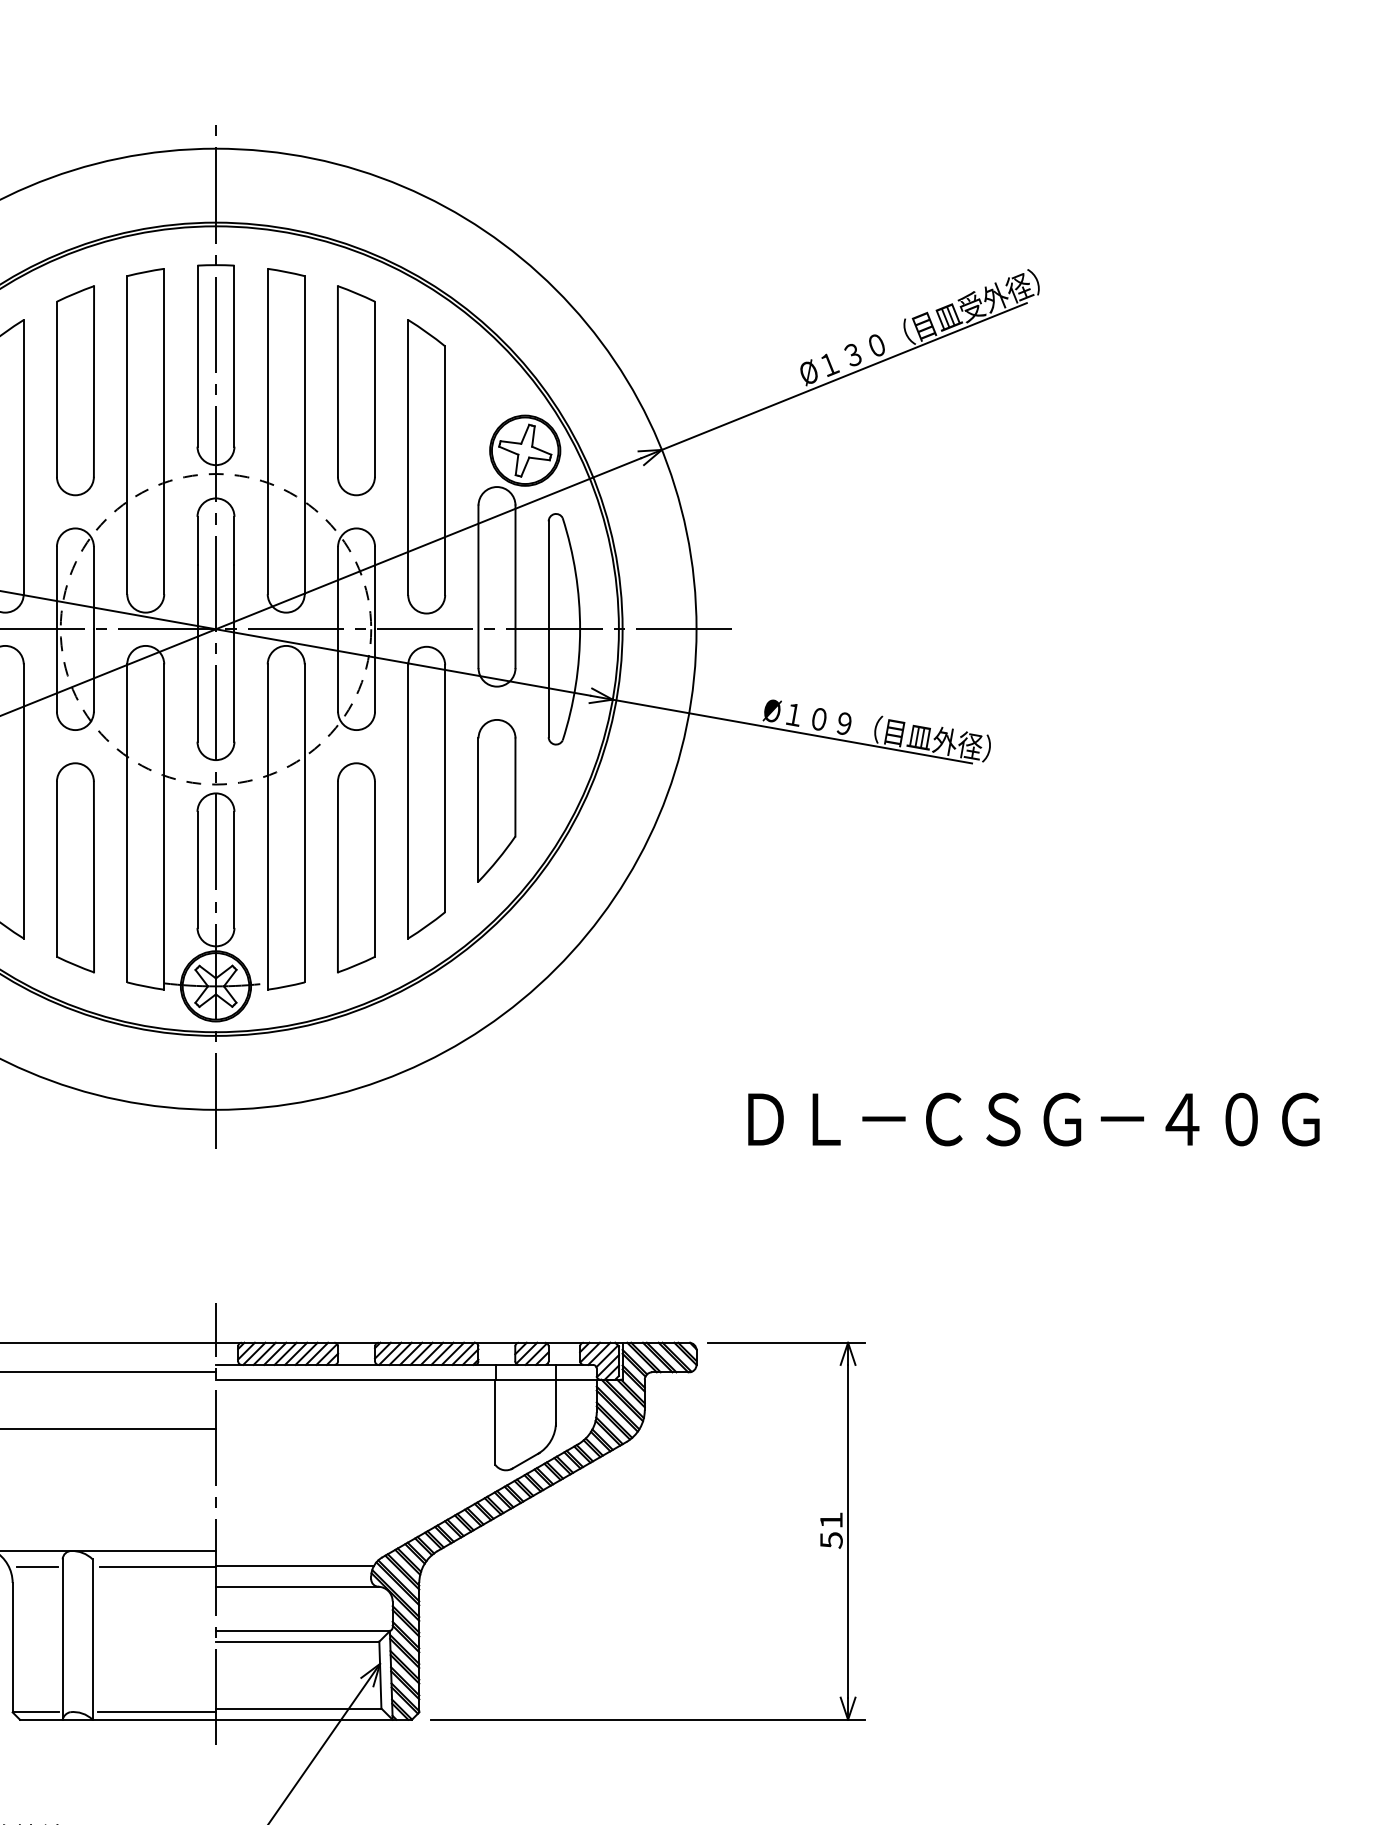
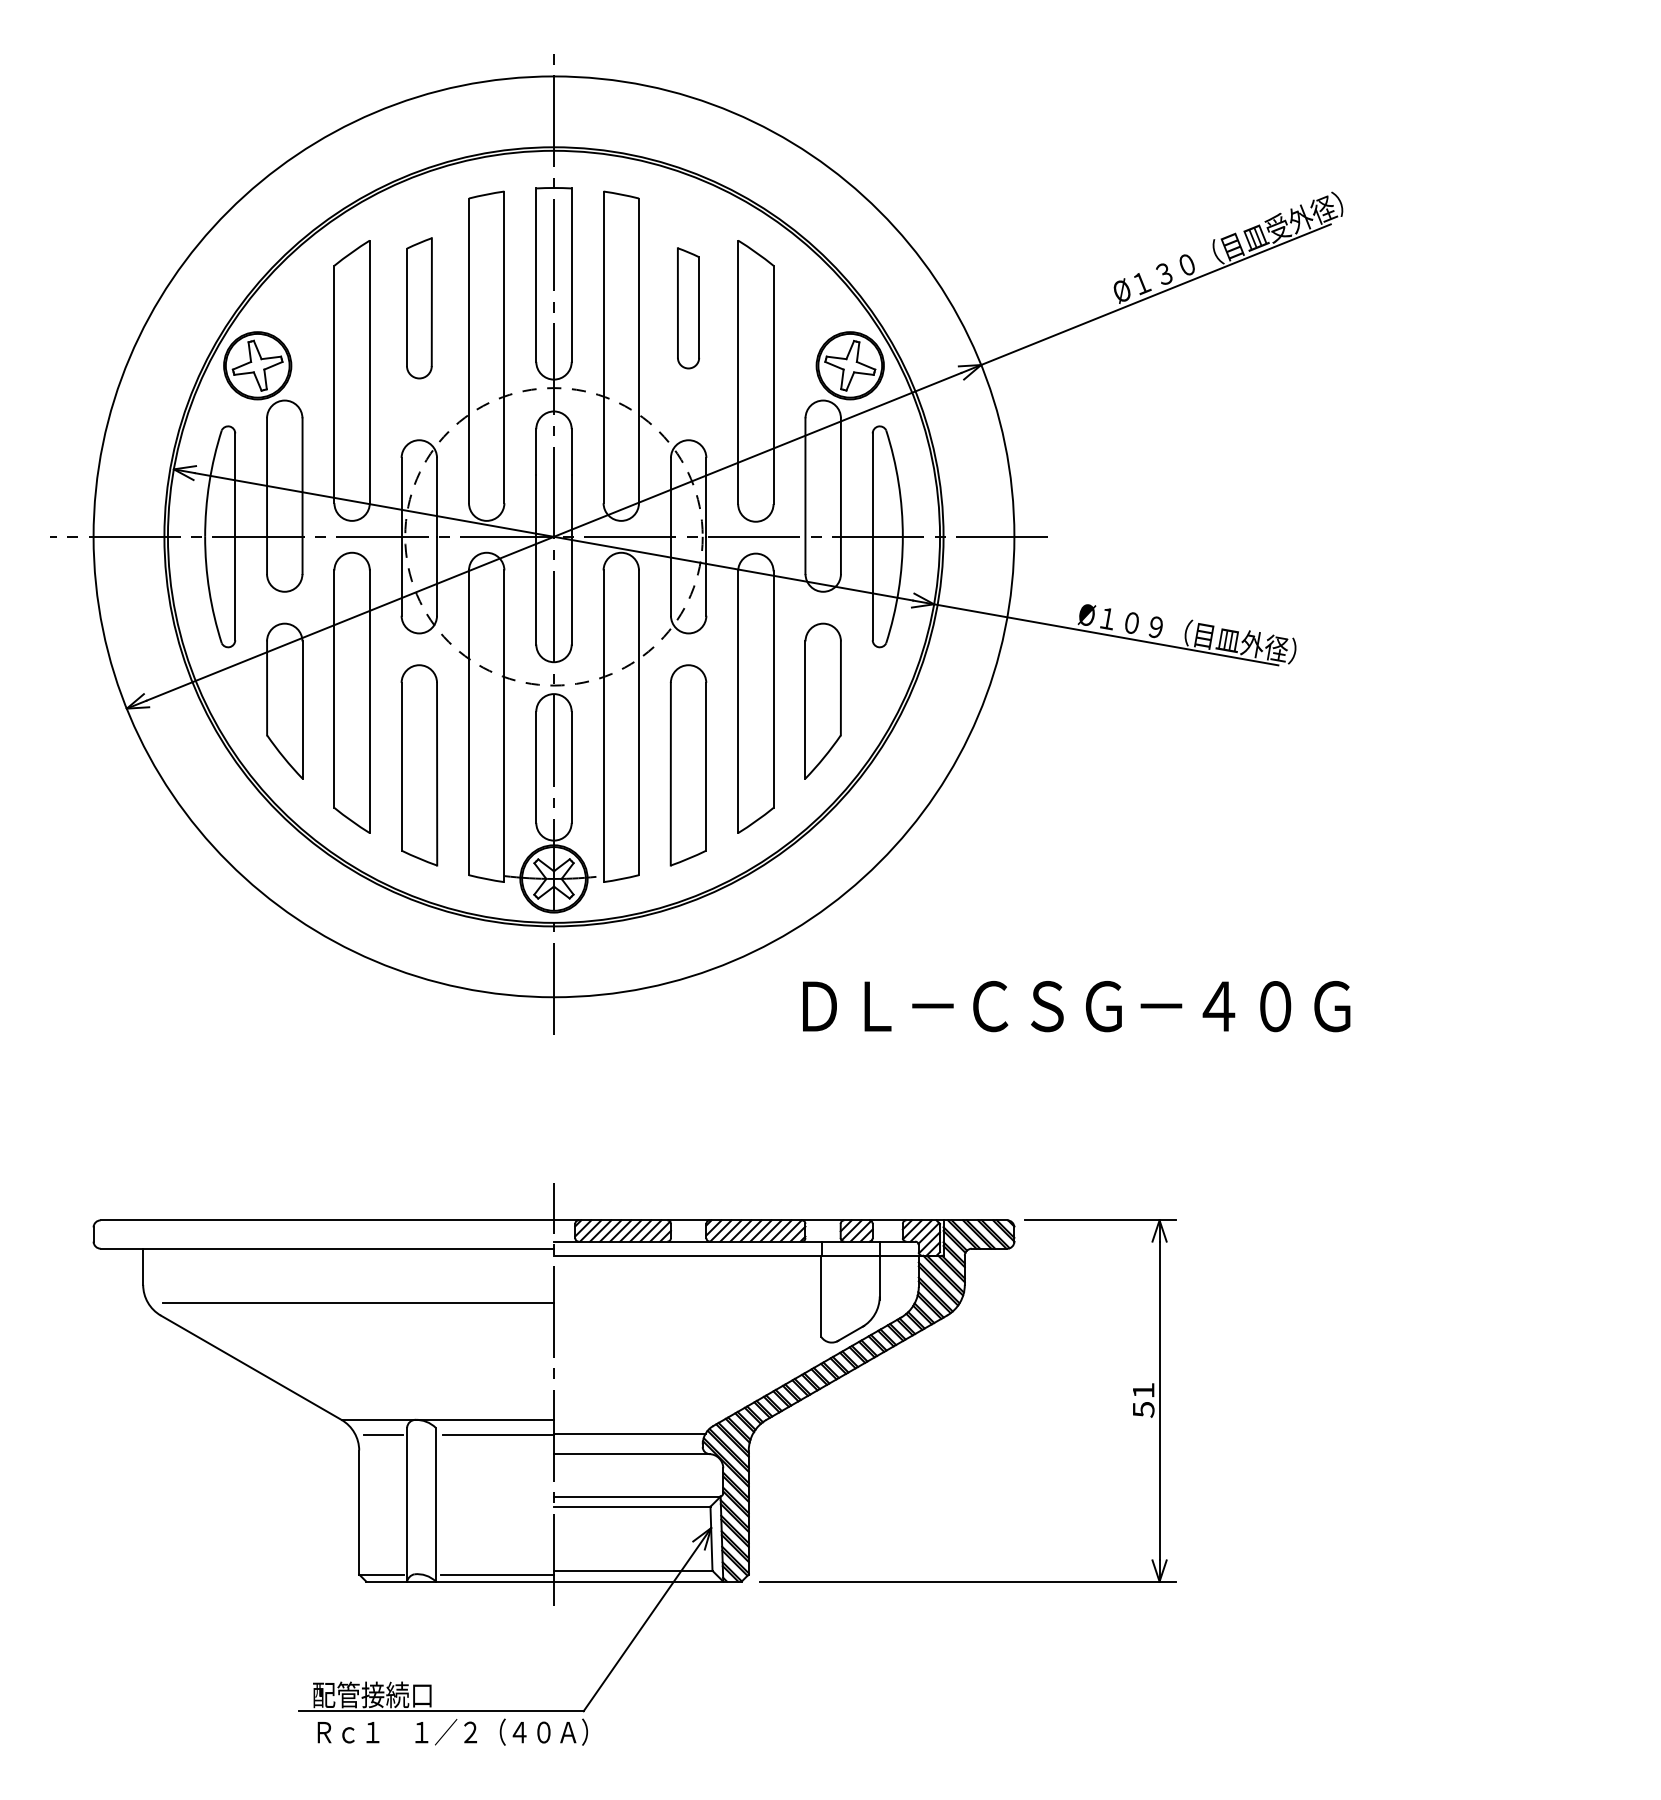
part: (75, 390) -> (419, 308), size x0.7
part: (356, 390) -> (688, 308), size x0.6
text: (1033, 1119) -> (1076, 1006), moved

